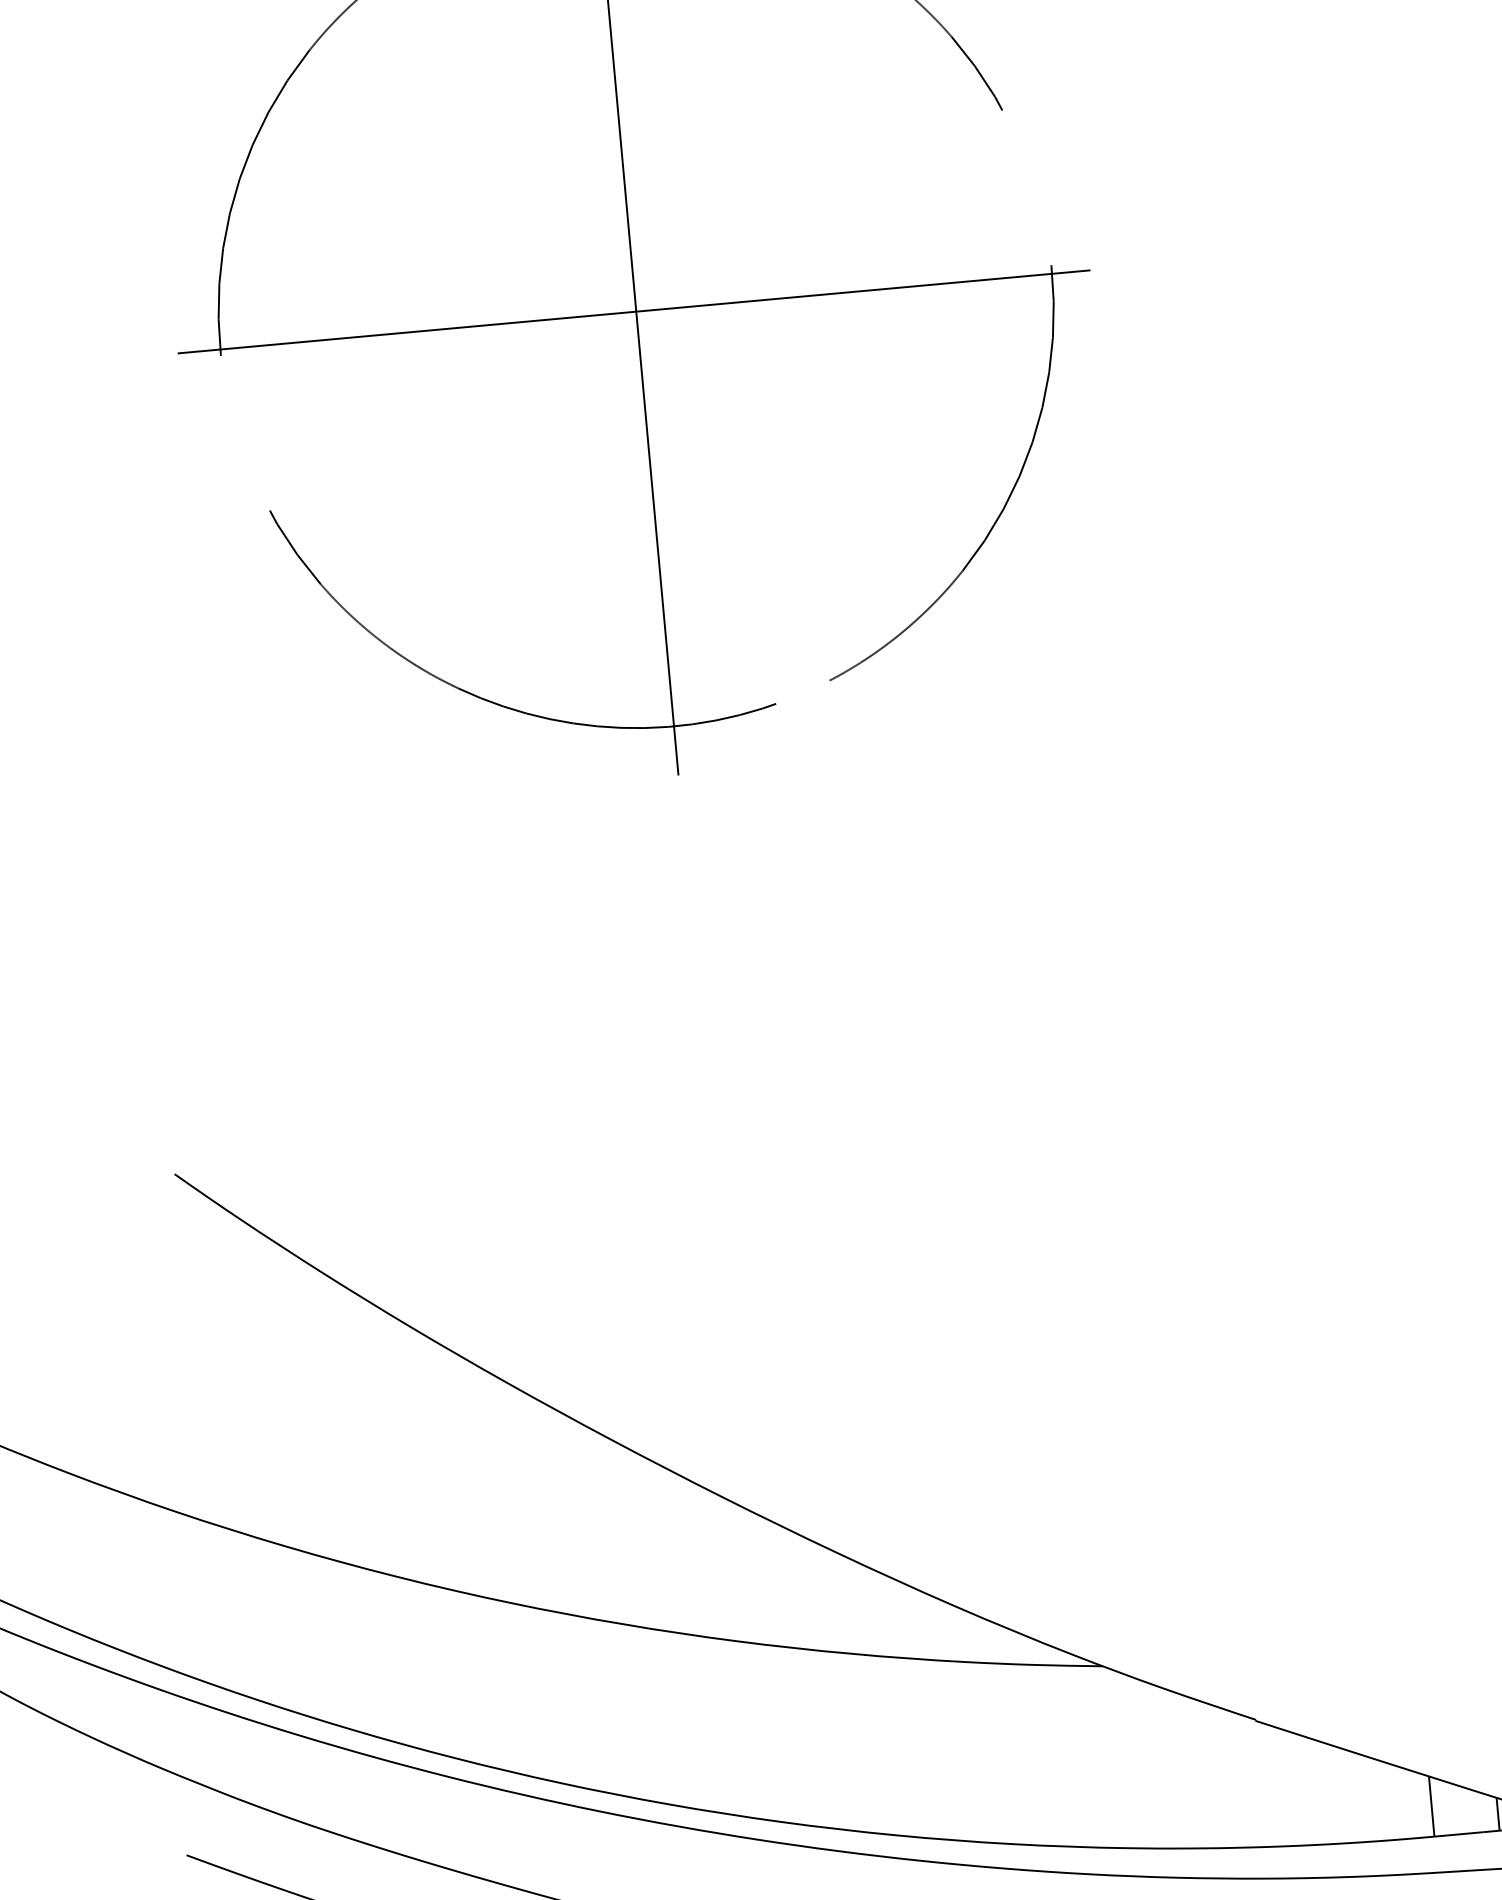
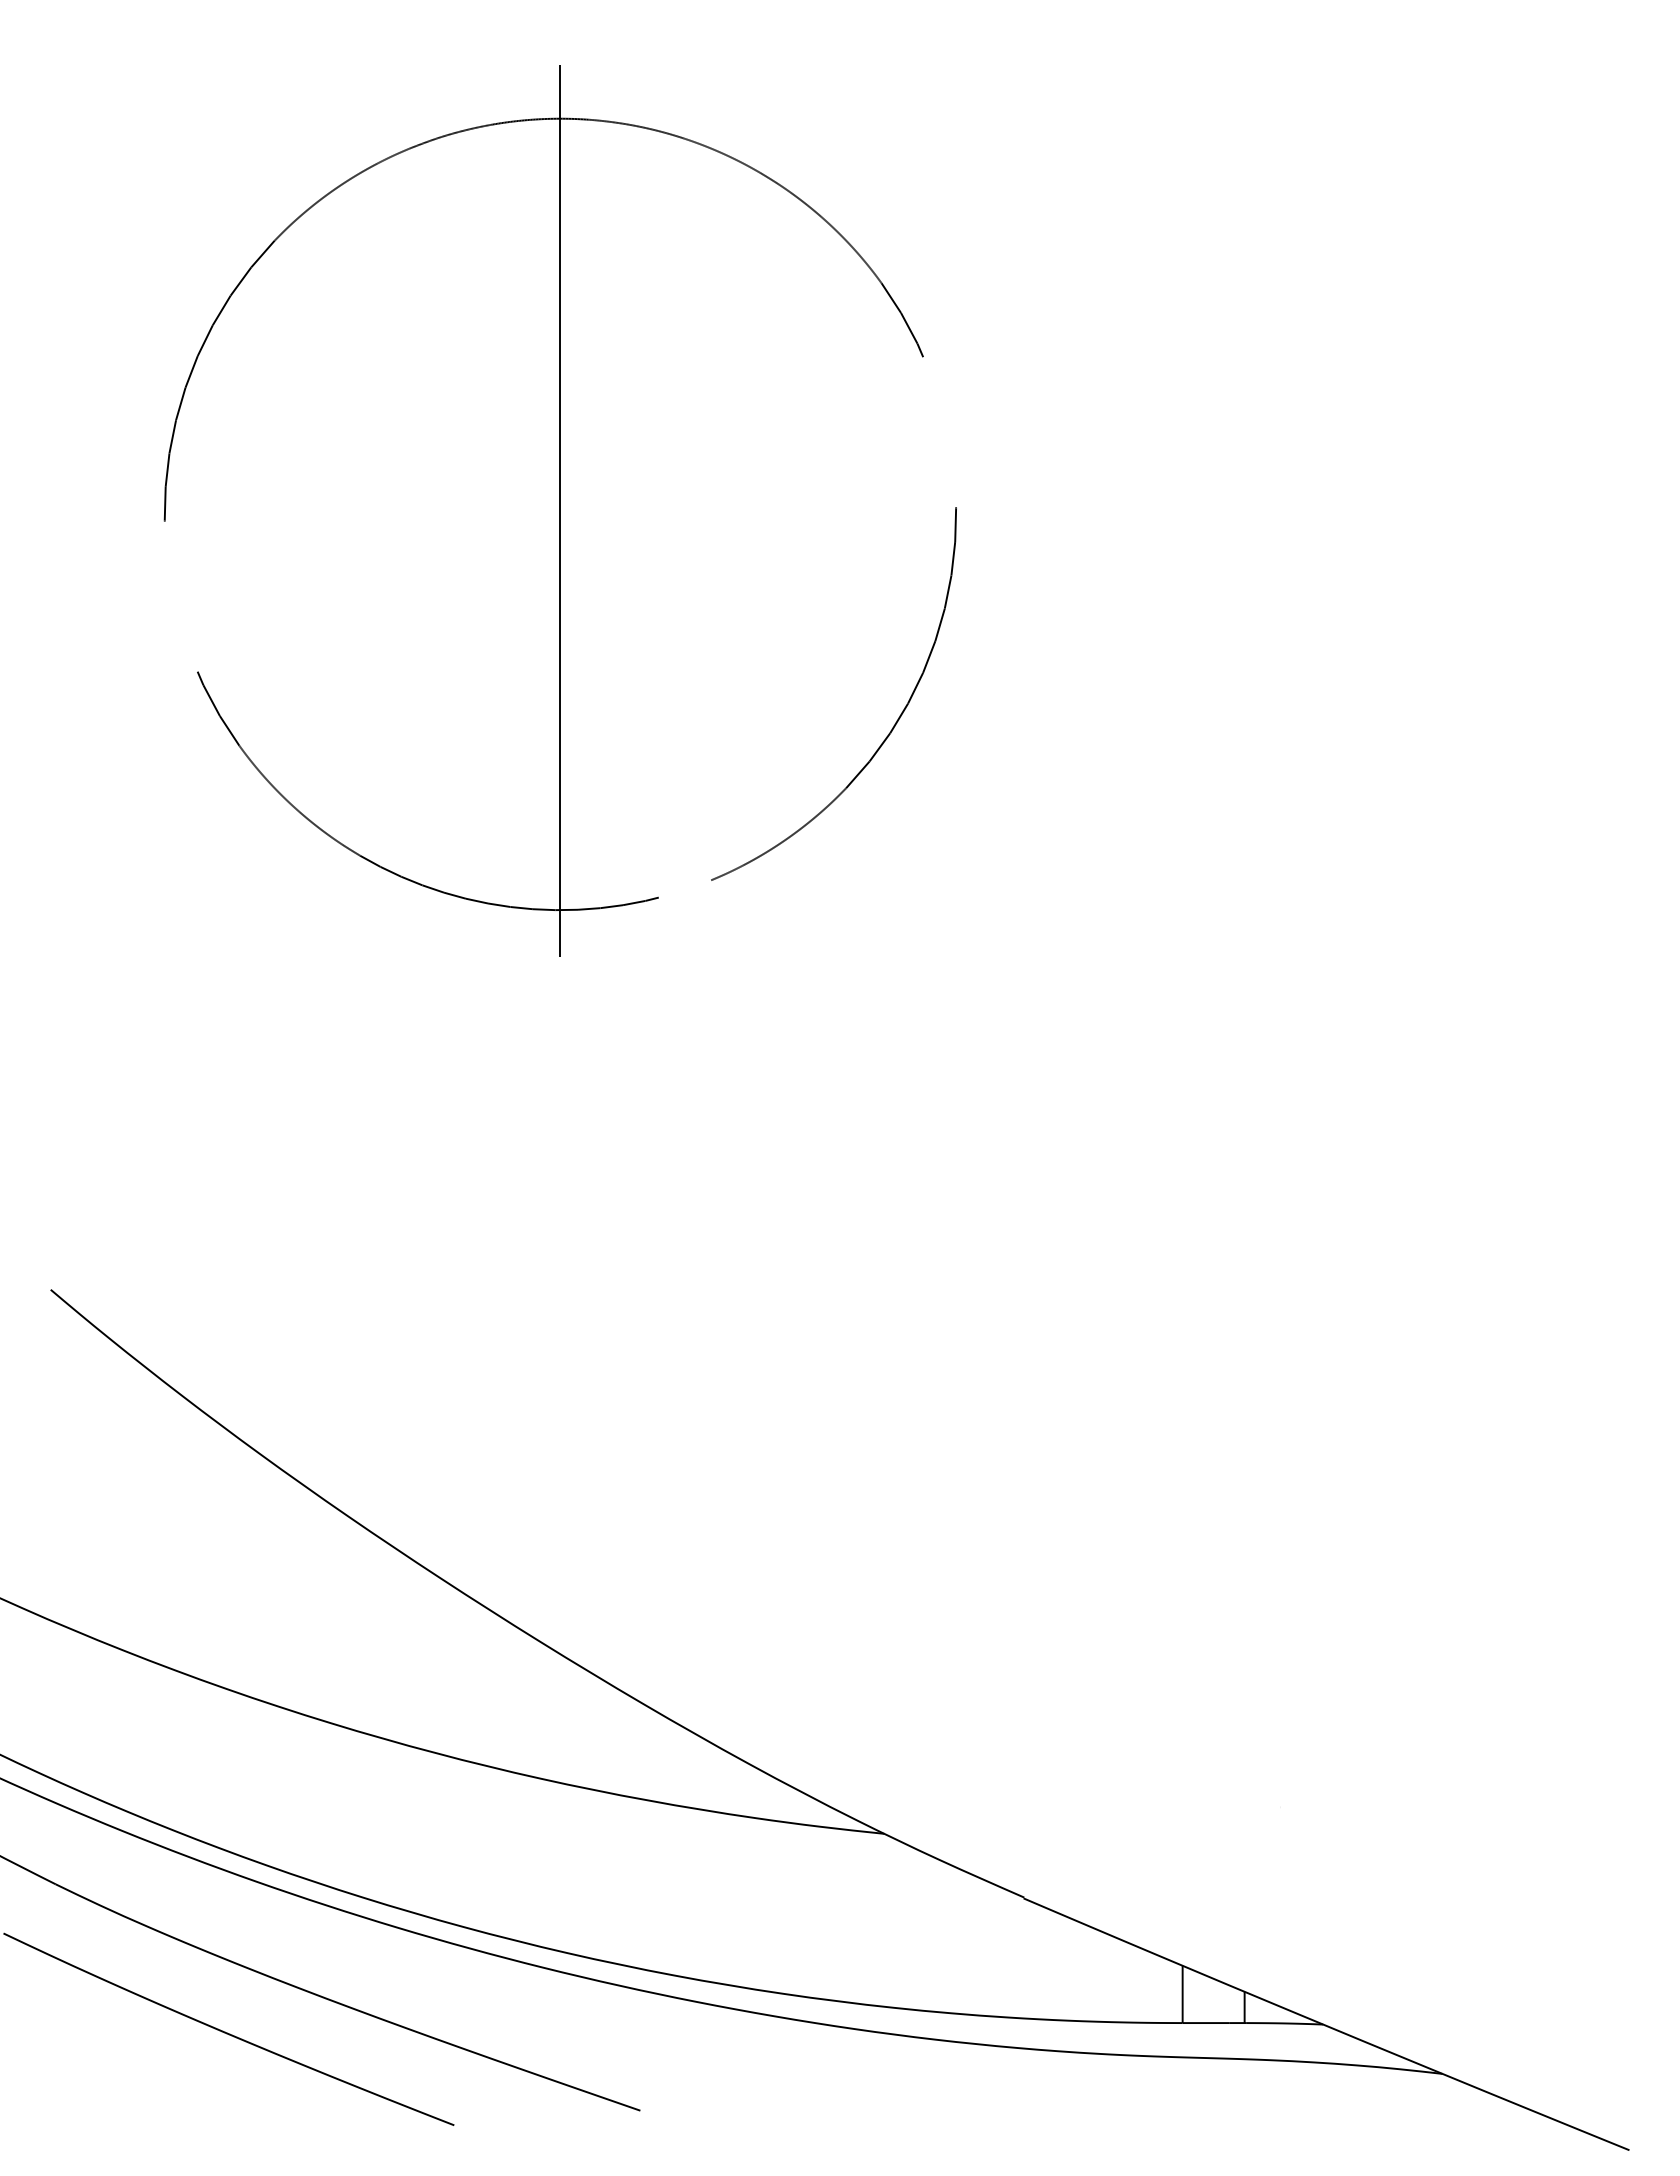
line: (634, 311) -> (558, 515), removed

